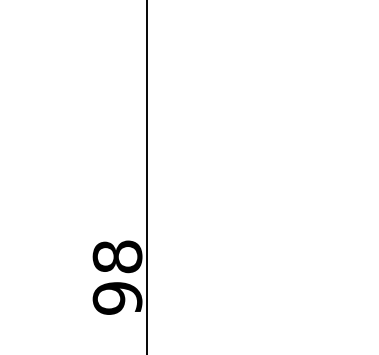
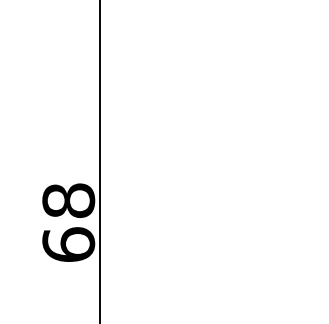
text: (117, 297) -> (68, 243), 98 -> 68

